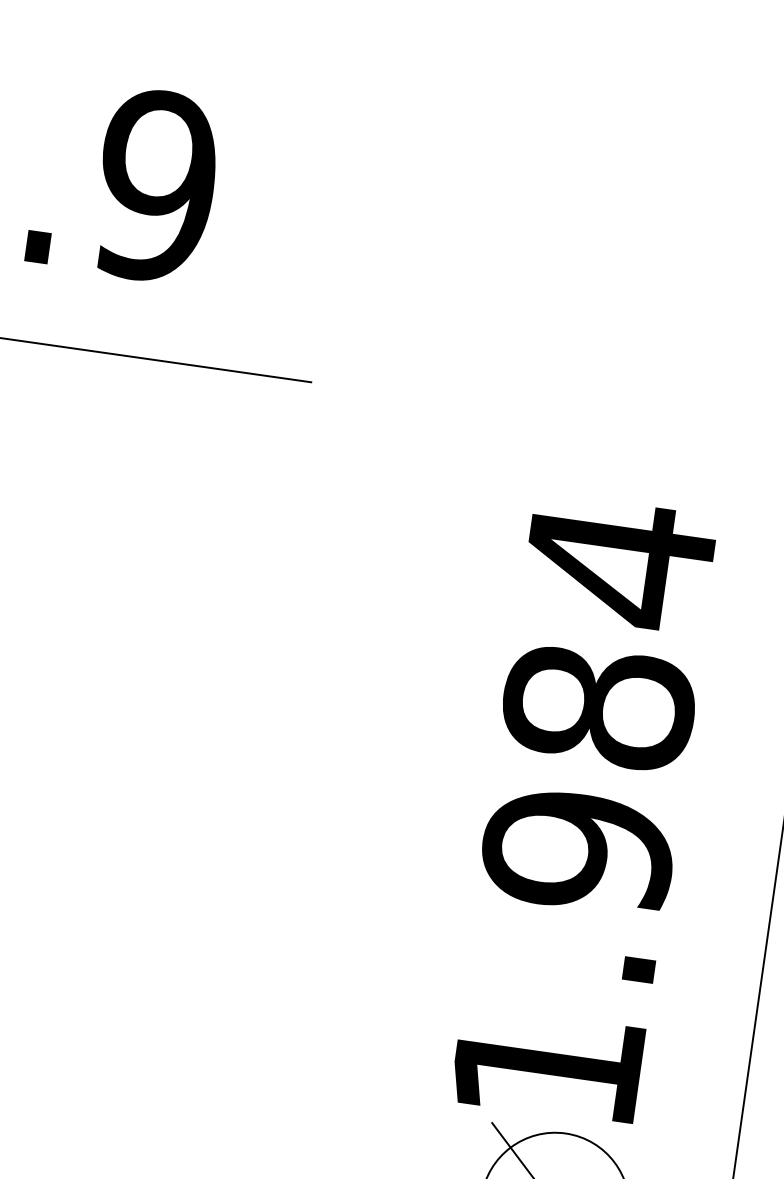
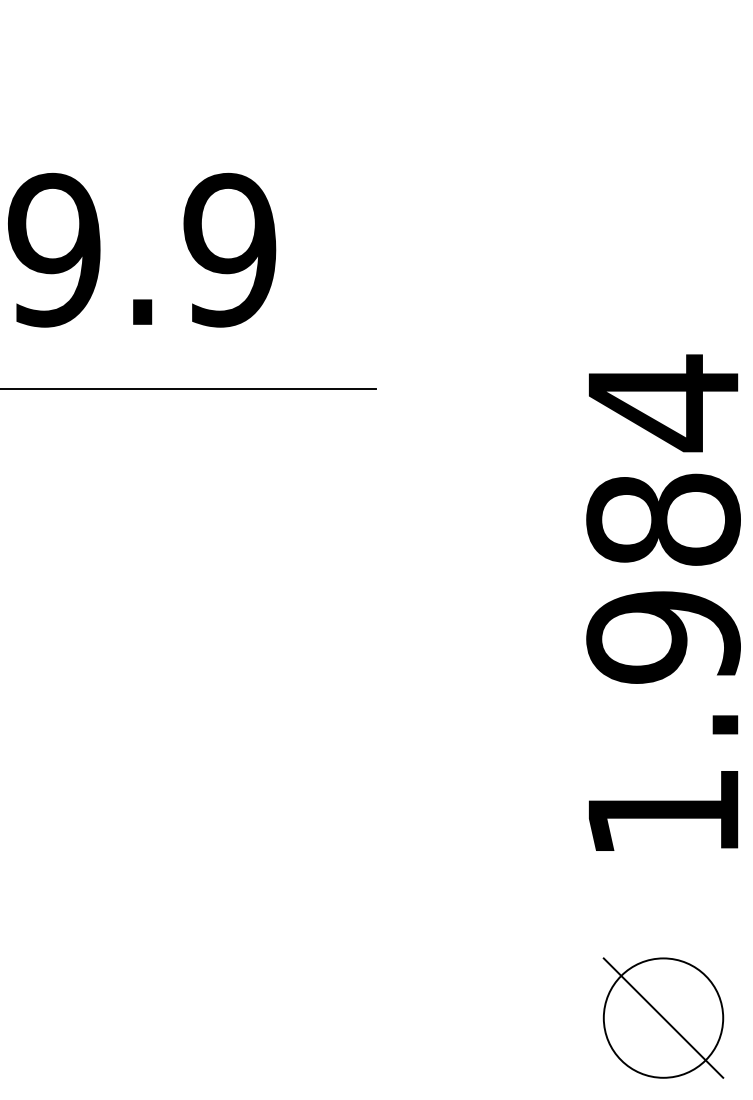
text: (584, 808) -> (663, 602), moved

